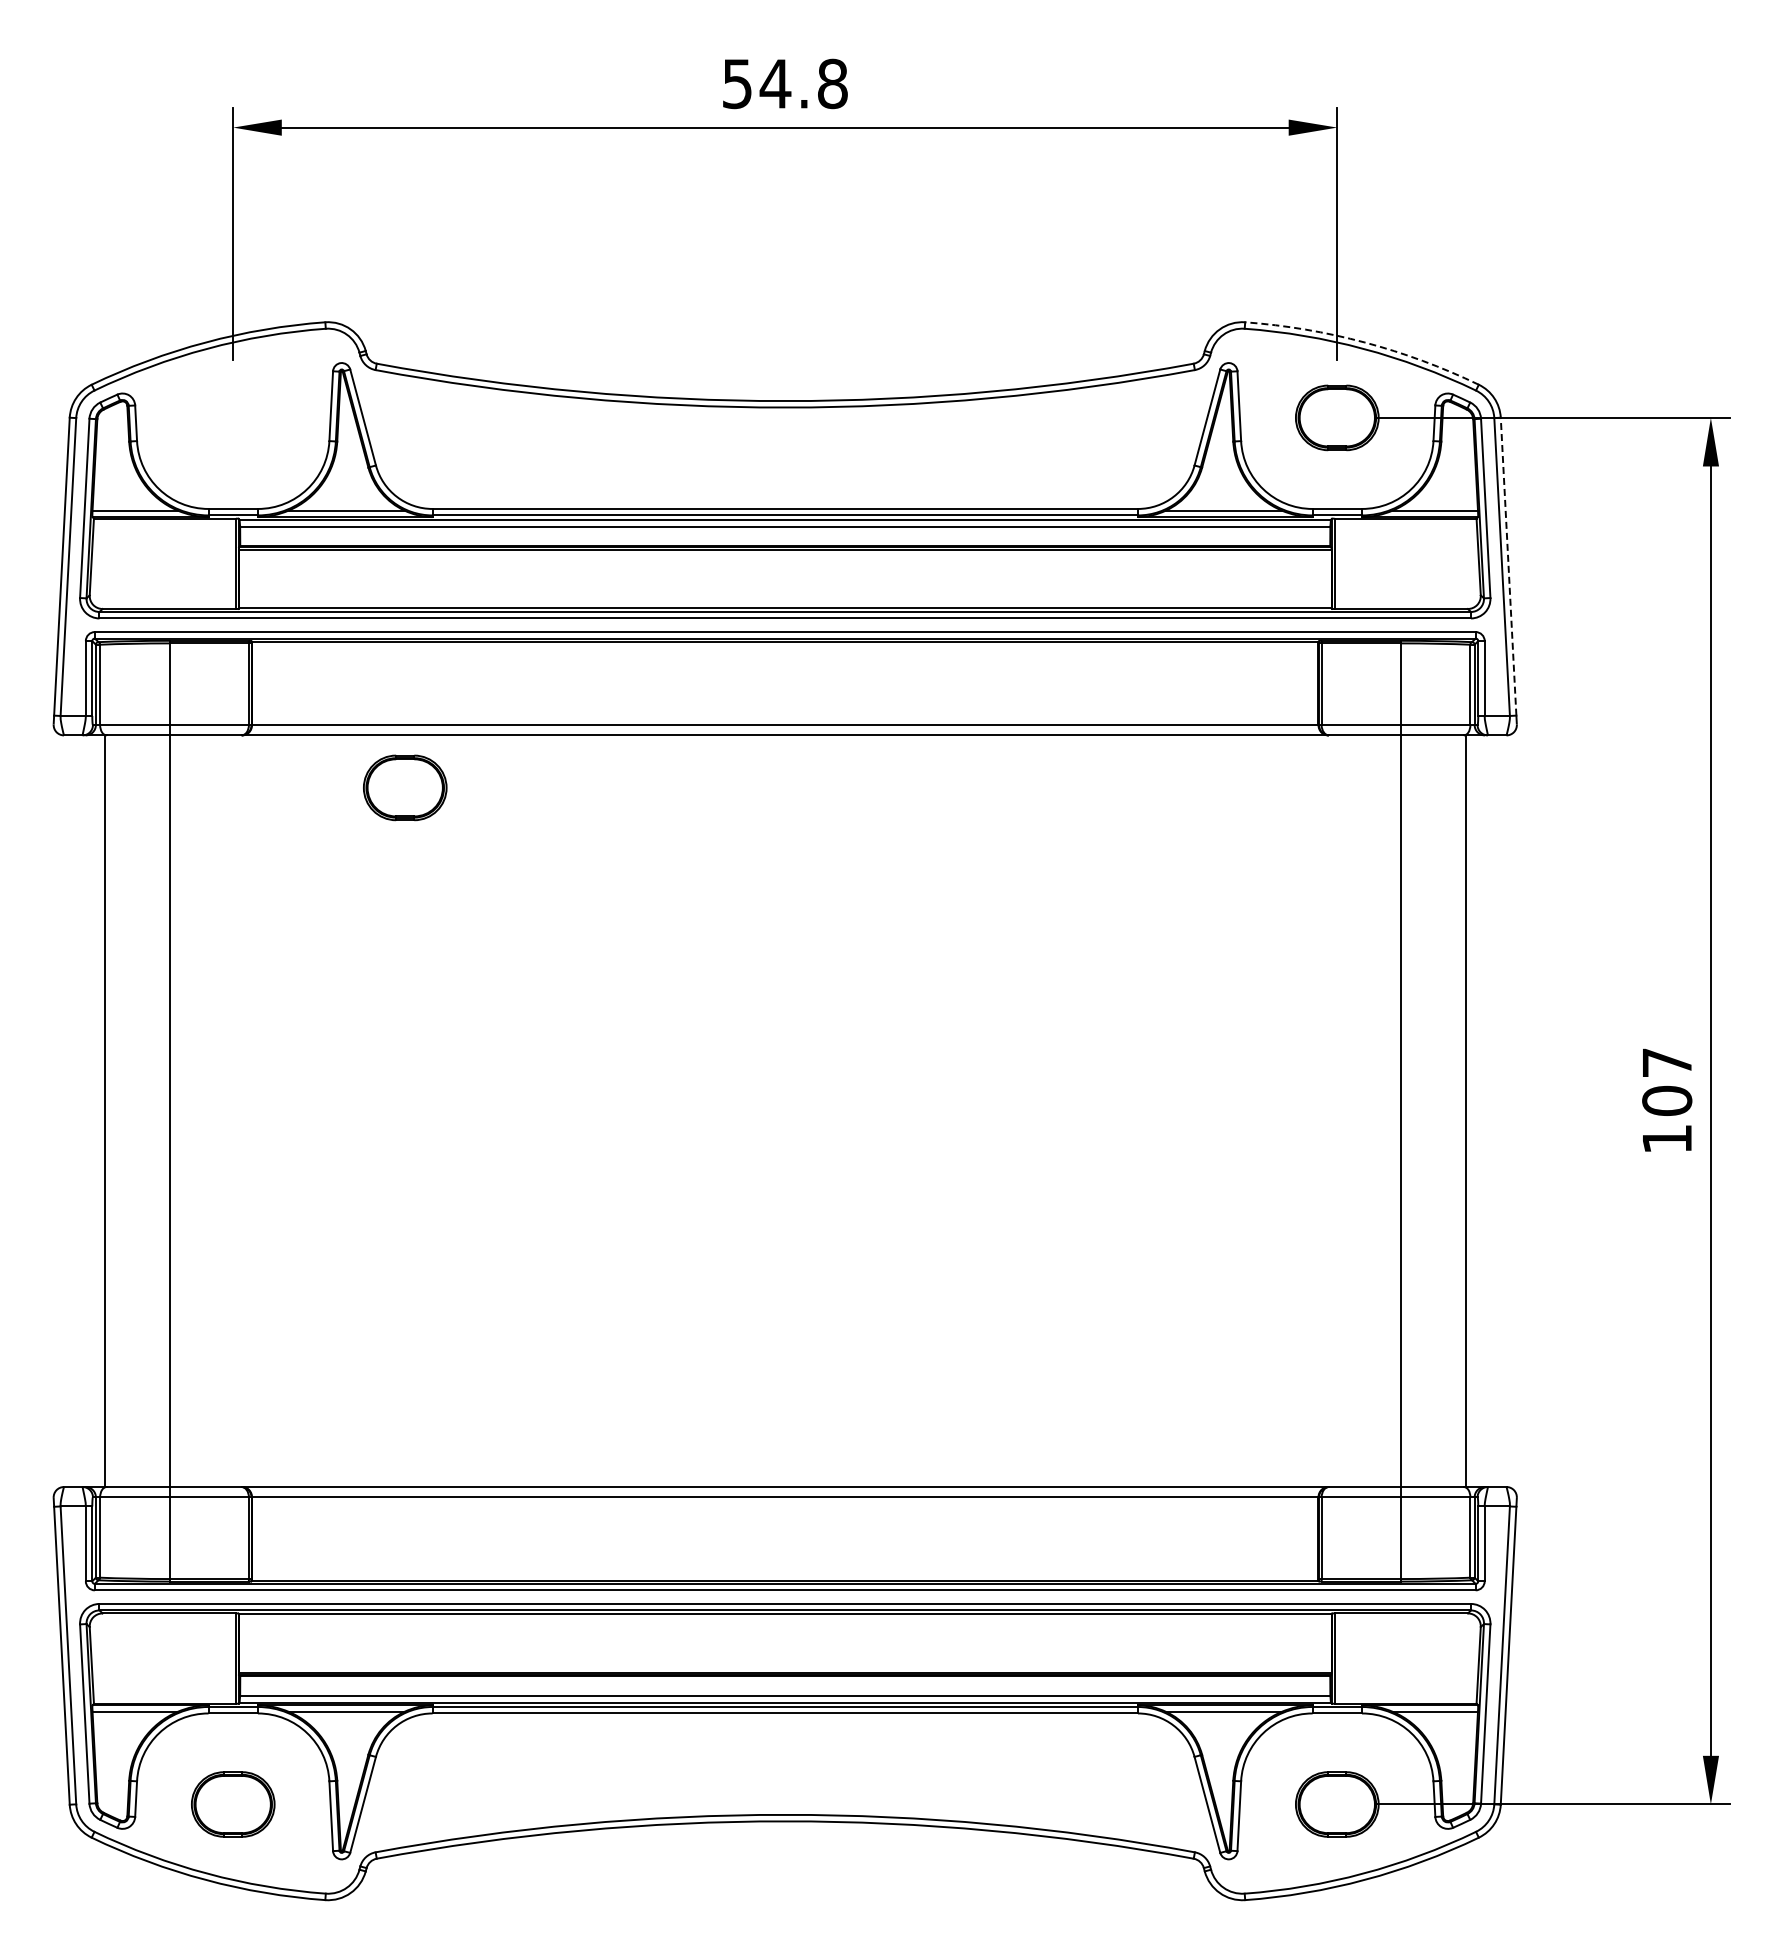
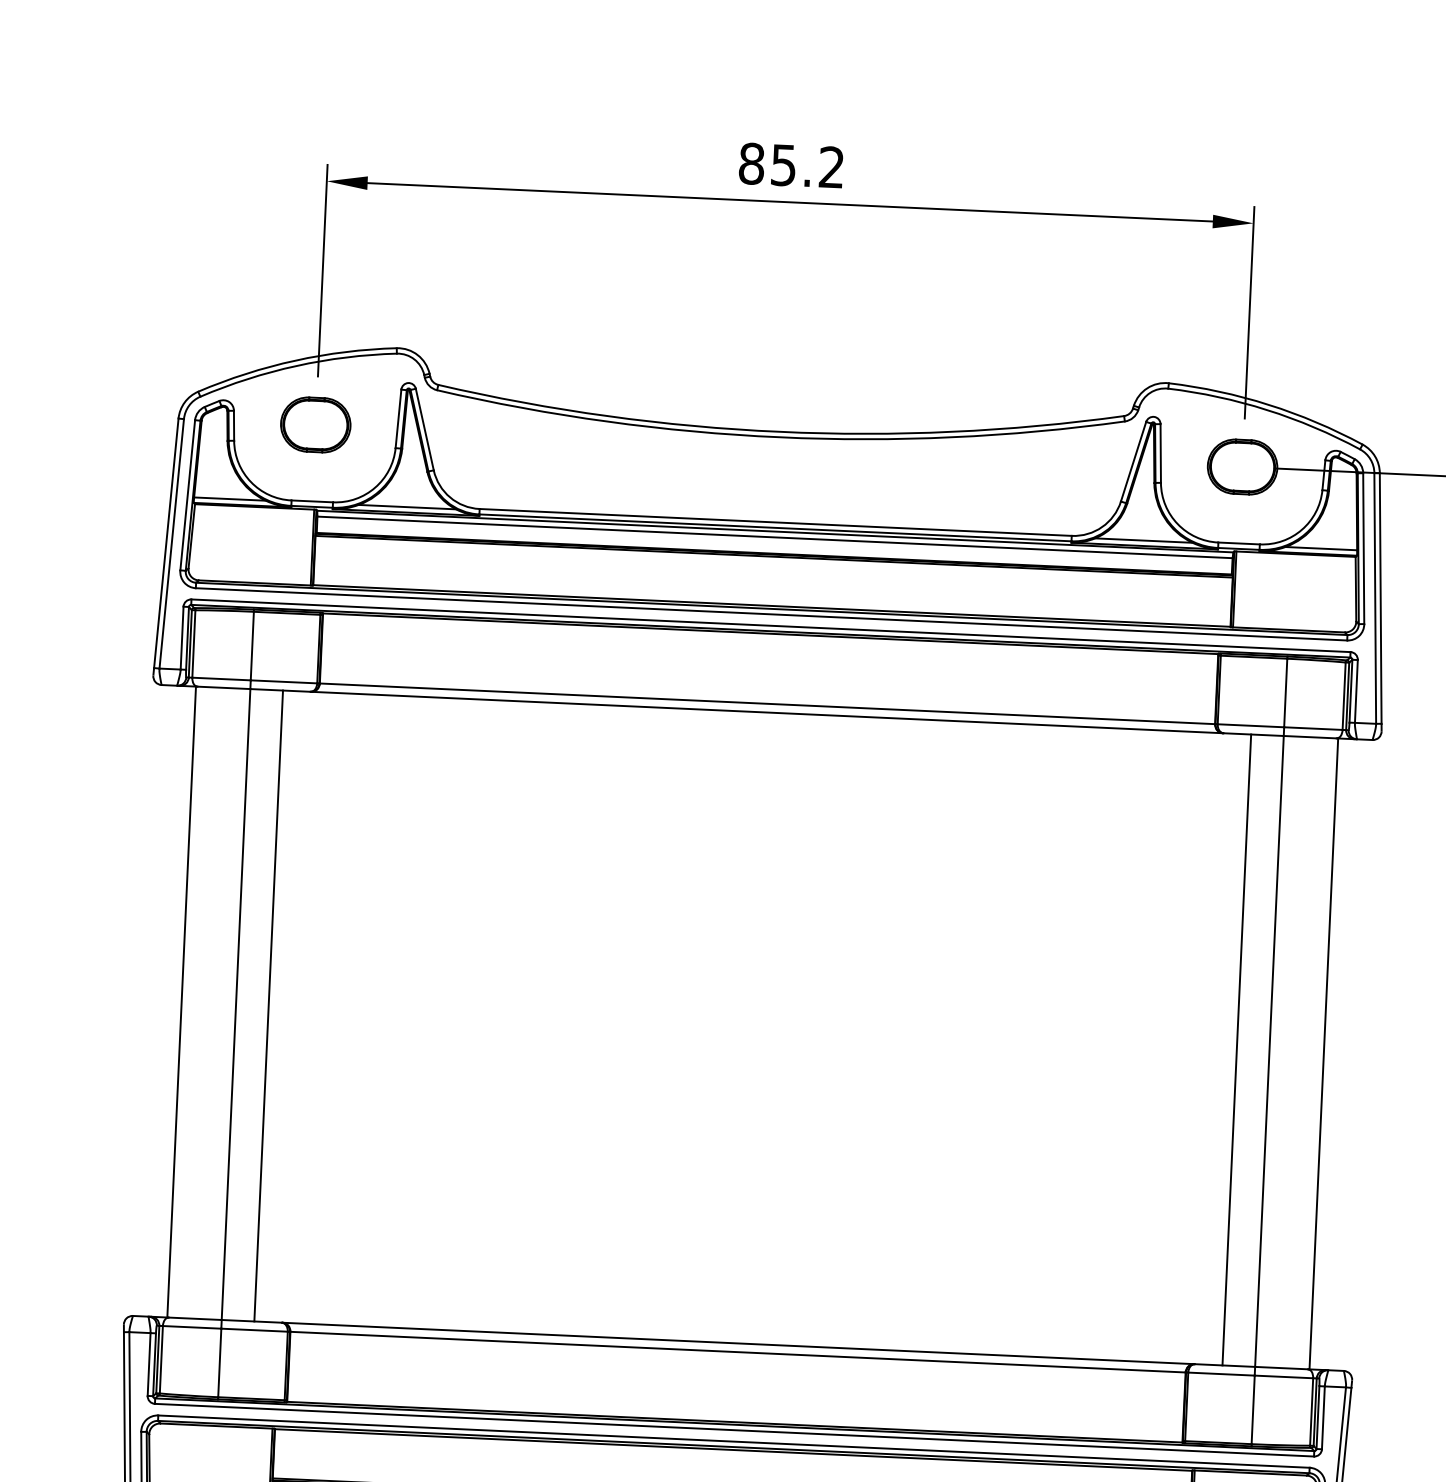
text: (784, 83) -> (791, 165), 54.8 -> 85.2
arc: (1364, 342) -> (1268, 404), dashed -> solid
line: (1508, 566) -> (1380, 598), dashed -> solid
part: (405, 787) -> (316, 424), moved
line: (208, 1111) -> (268, 1006), added
line: (1361, 1111) -> (1236, 1050), added

